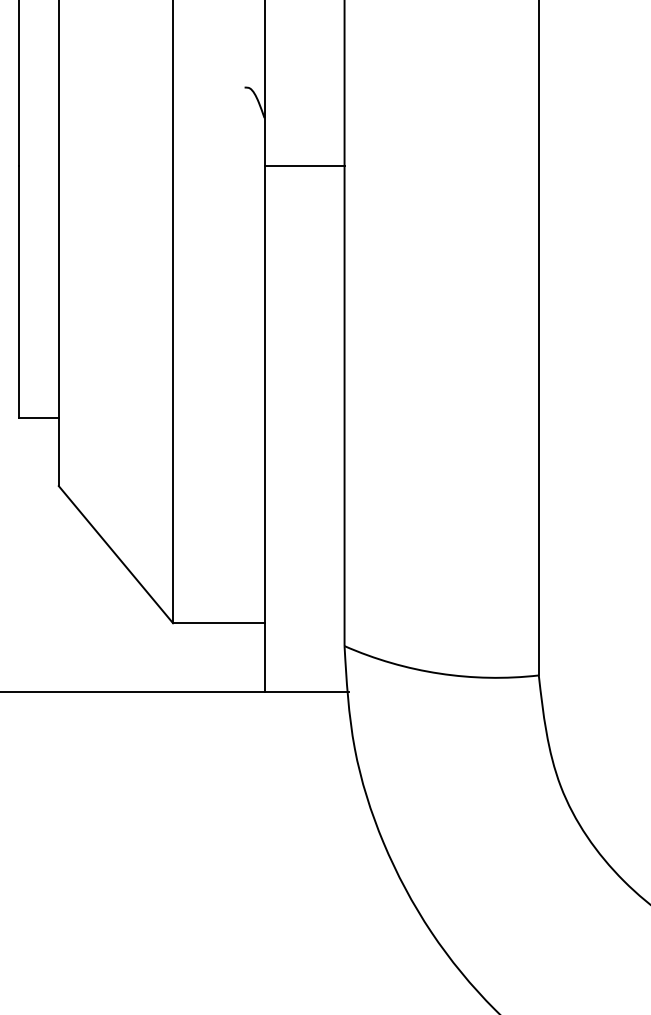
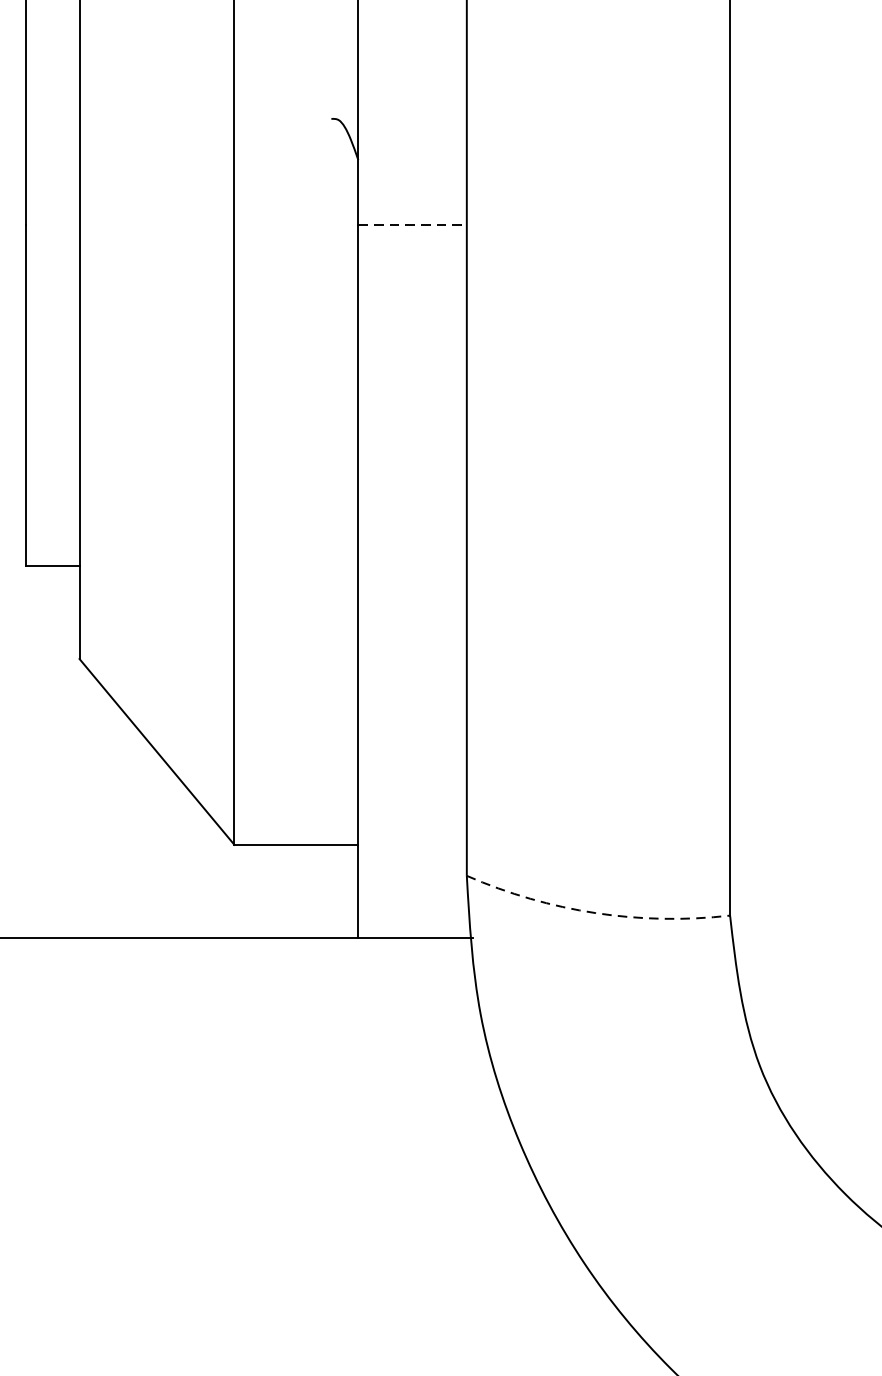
line: (305, 166) -> (413, 225), solid -> dashed
arc: (439, 673) -> (595, 912), solid -> dashed

